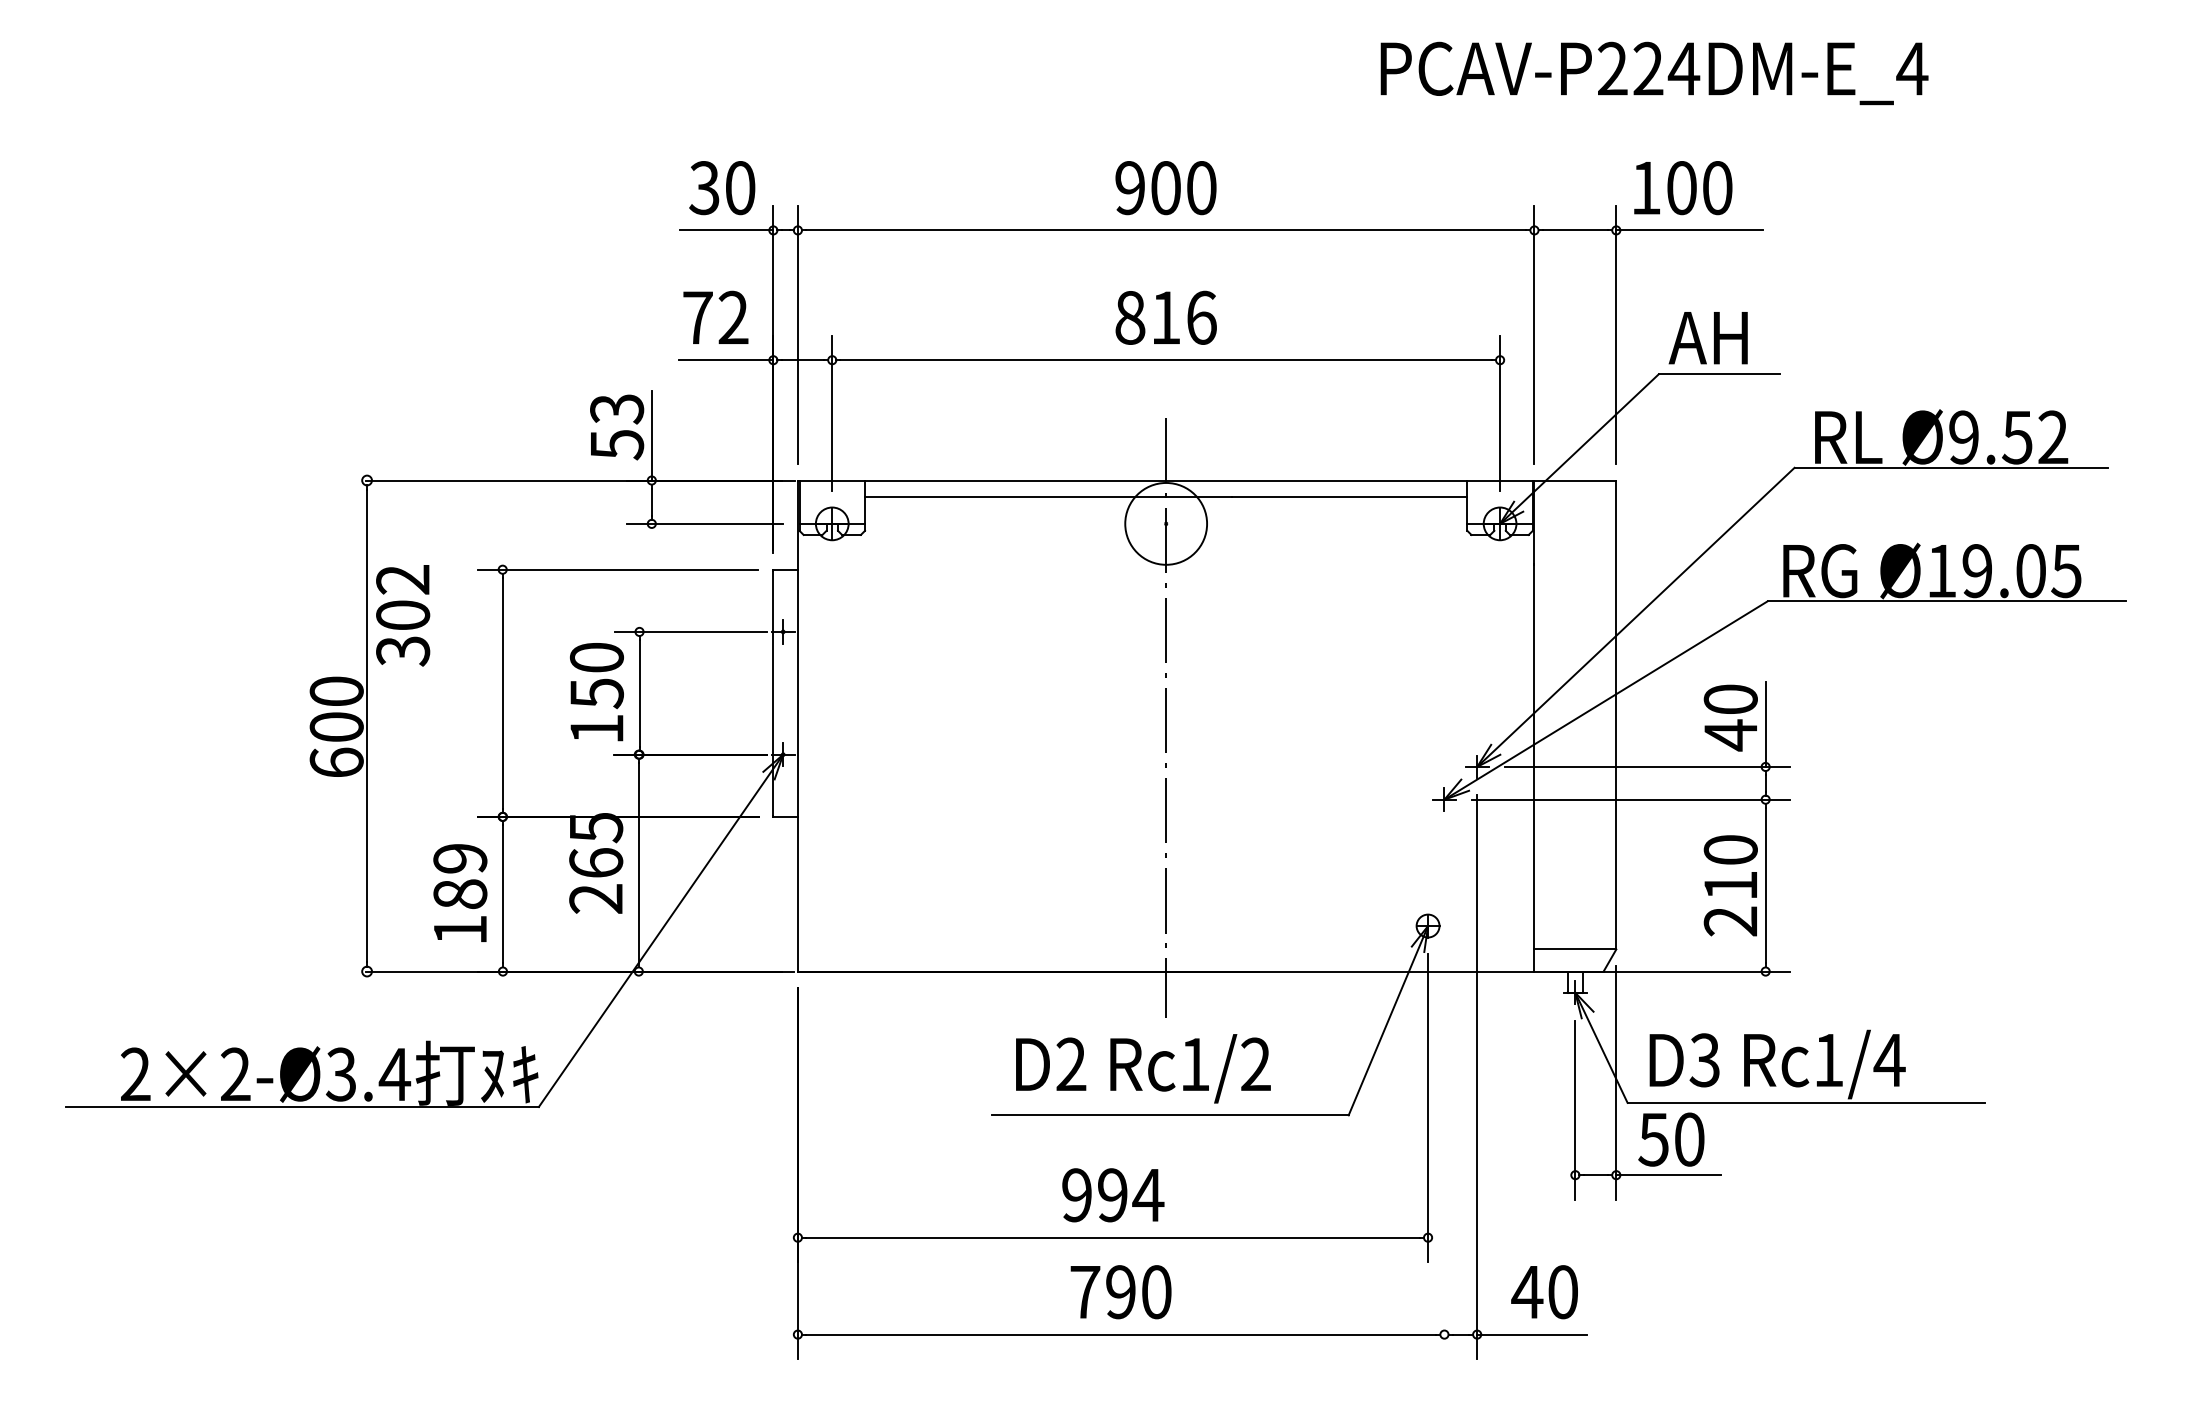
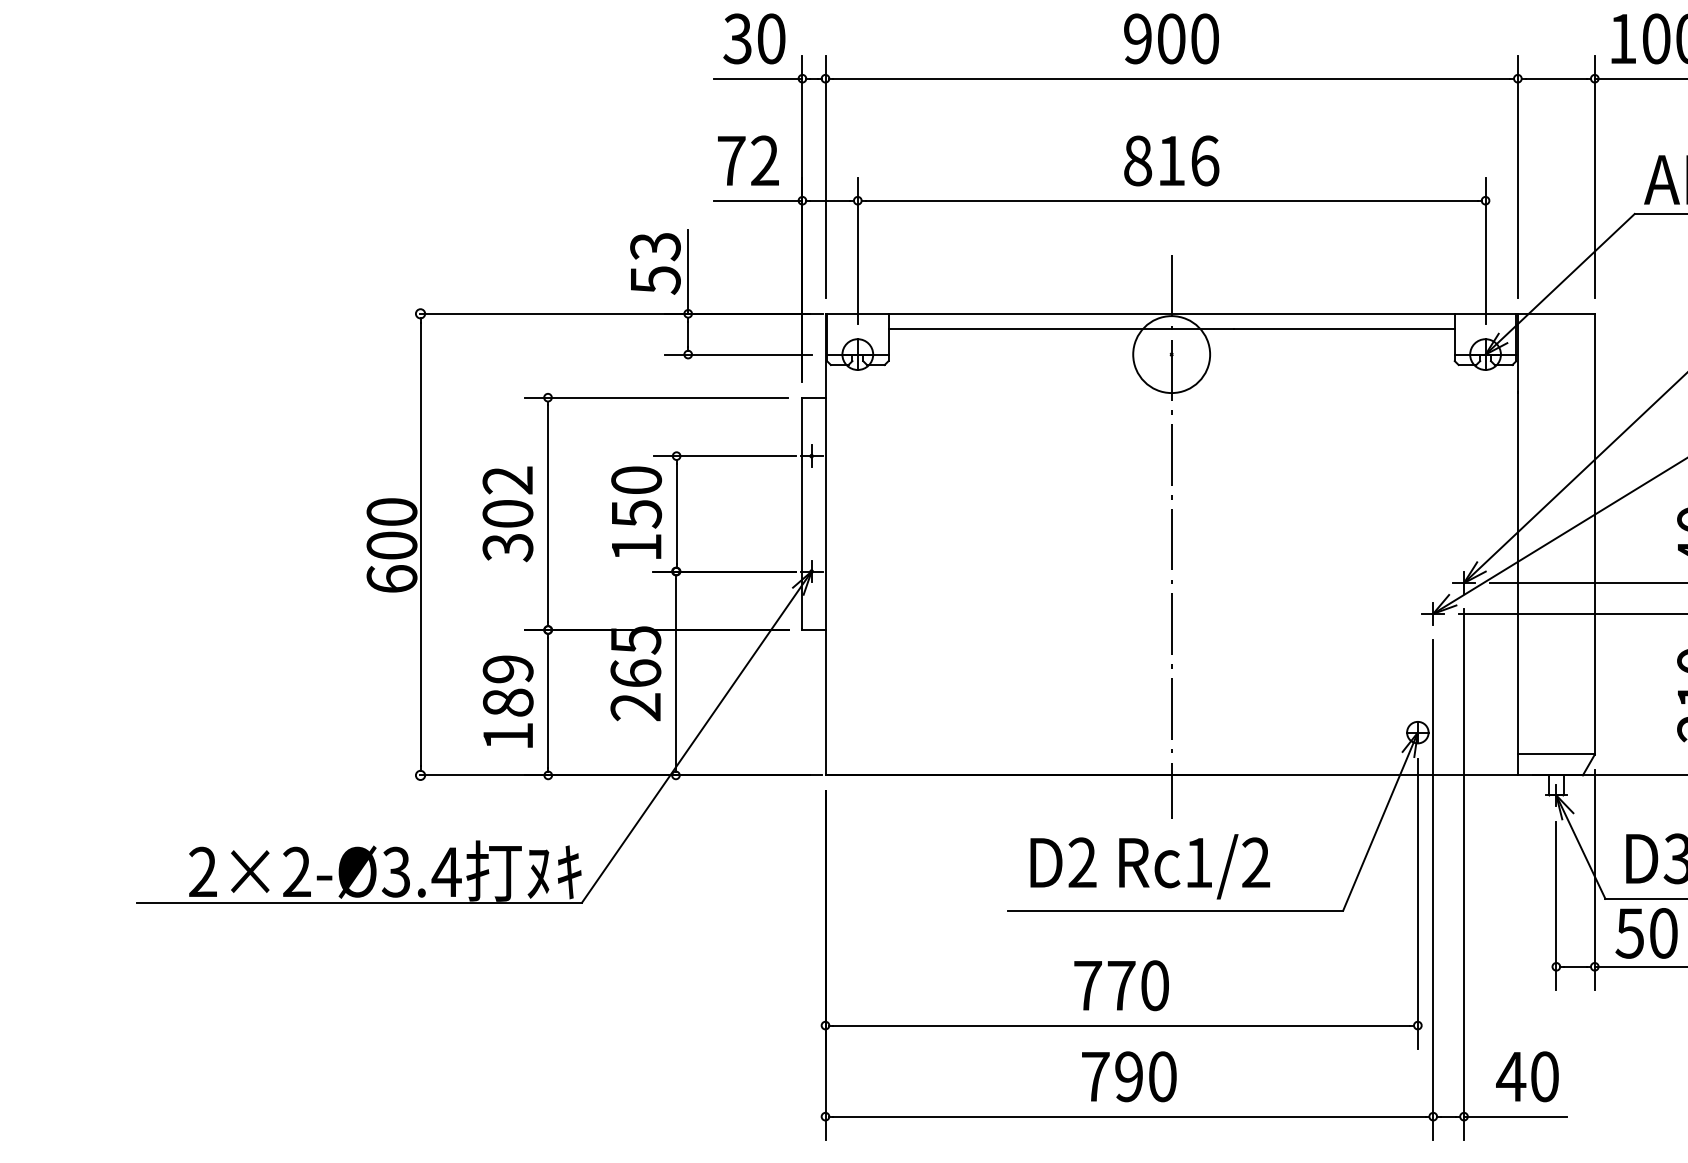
text: (403, 615) -> (508, 514), moved
line: (1444, 1093) -> (1433, 890), added
text: (1113, 1195) -> (1122, 985), 994 -> 770

